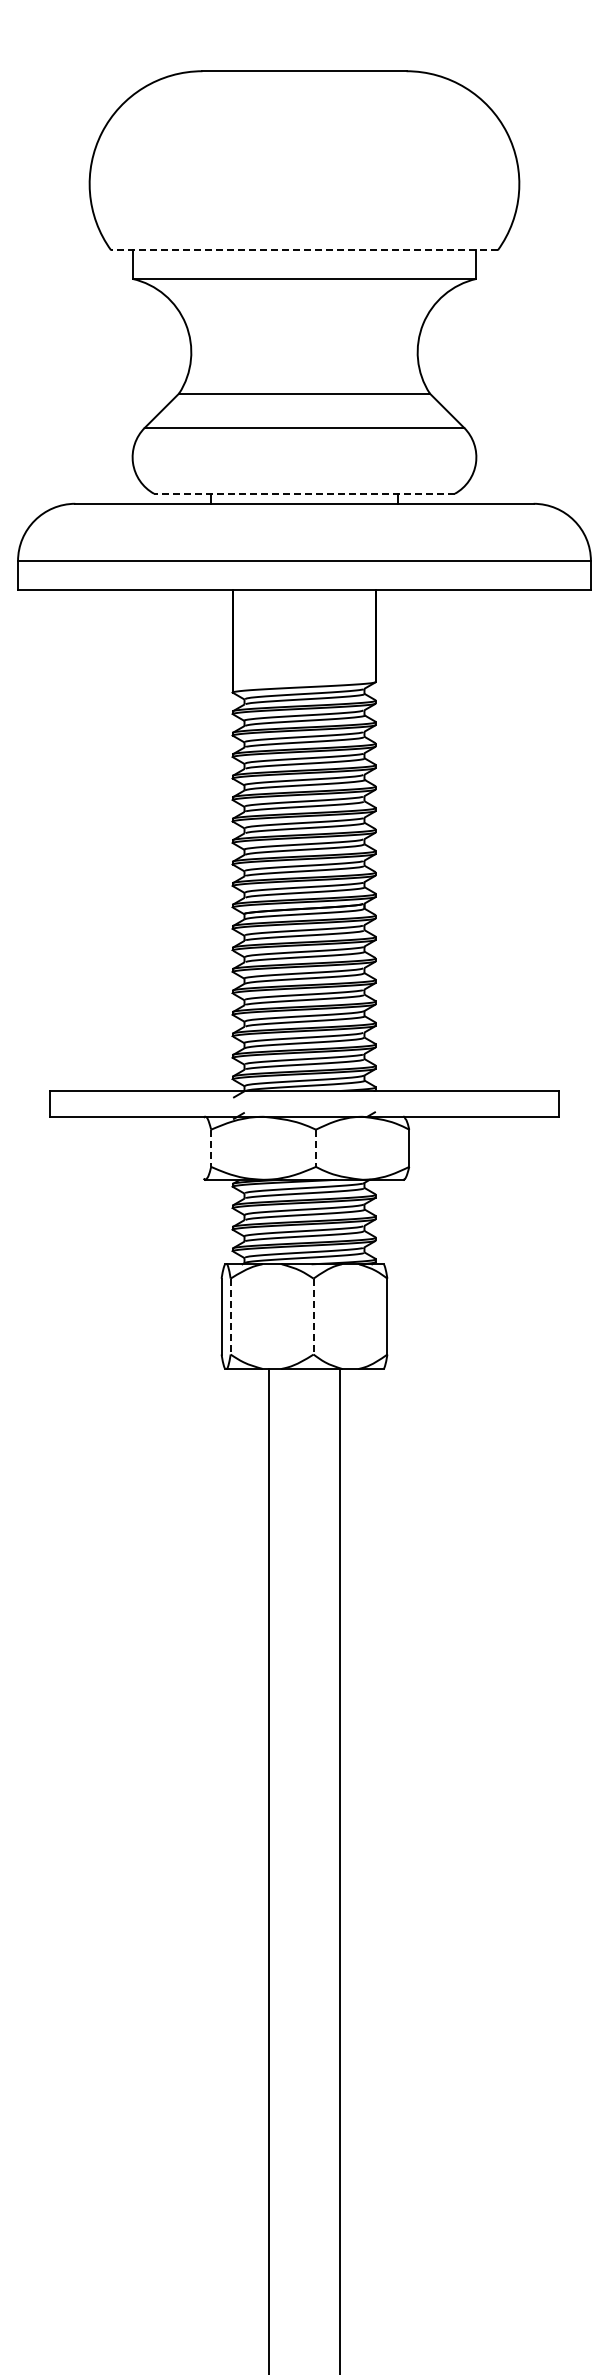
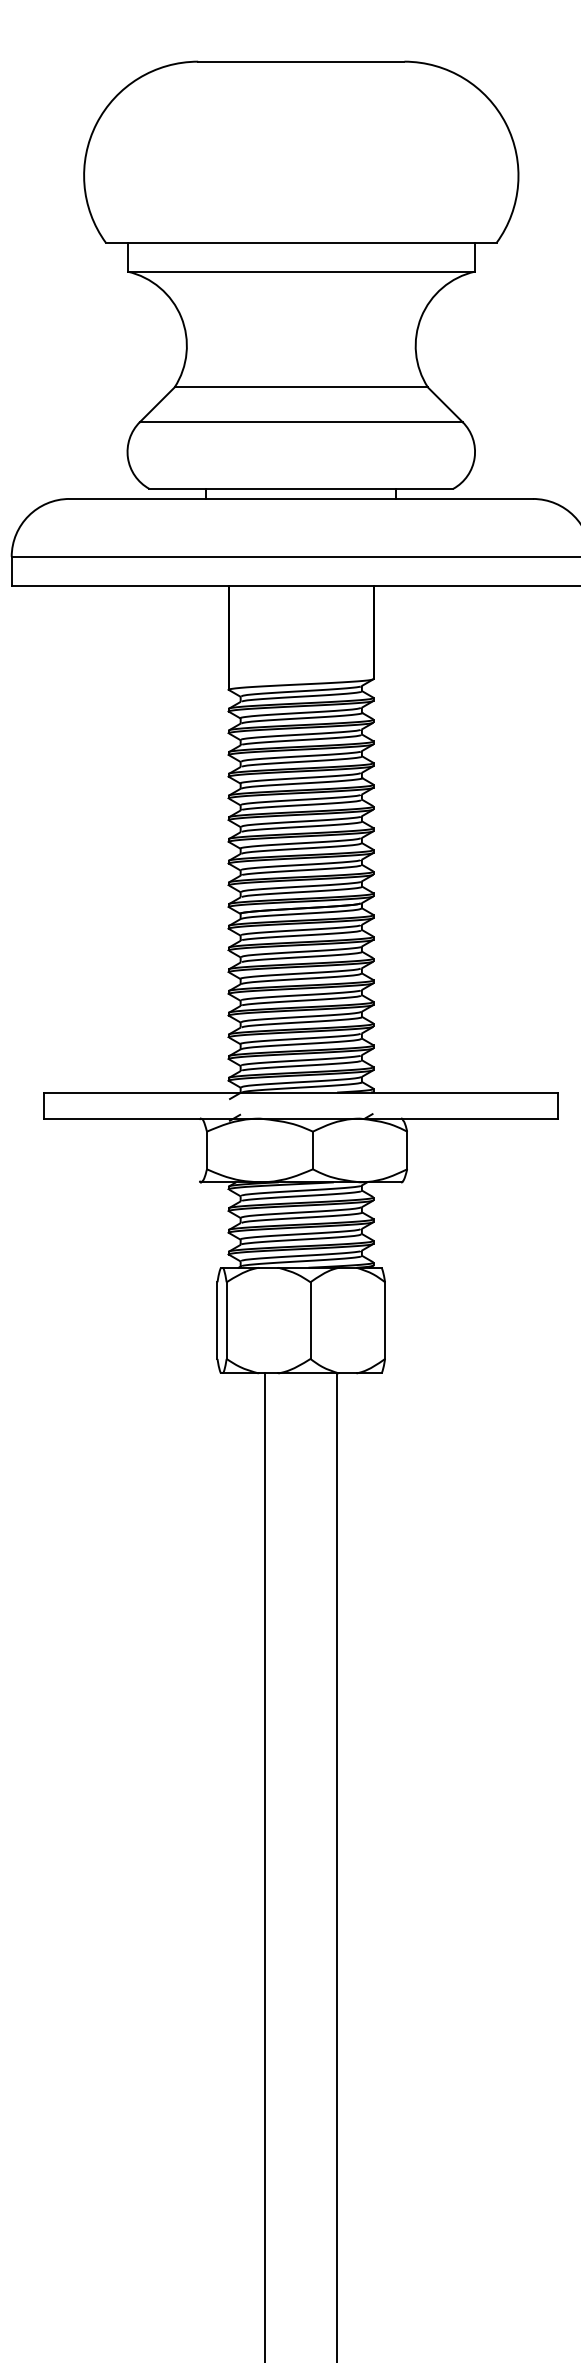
line: (303, 250) -> (300, 242), dashed -> solid
line: (303, 493) -> (300, 488), dashed -> solid
line: (211, 1148) -> (207, 1150), dashed -> solid
line: (315, 1148) -> (312, 1150), dashed -> solid
line: (230, 1316) -> (226, 1320), dashed -> solid
line: (313, 1316) -> (310, 1320), dashed -> solid

